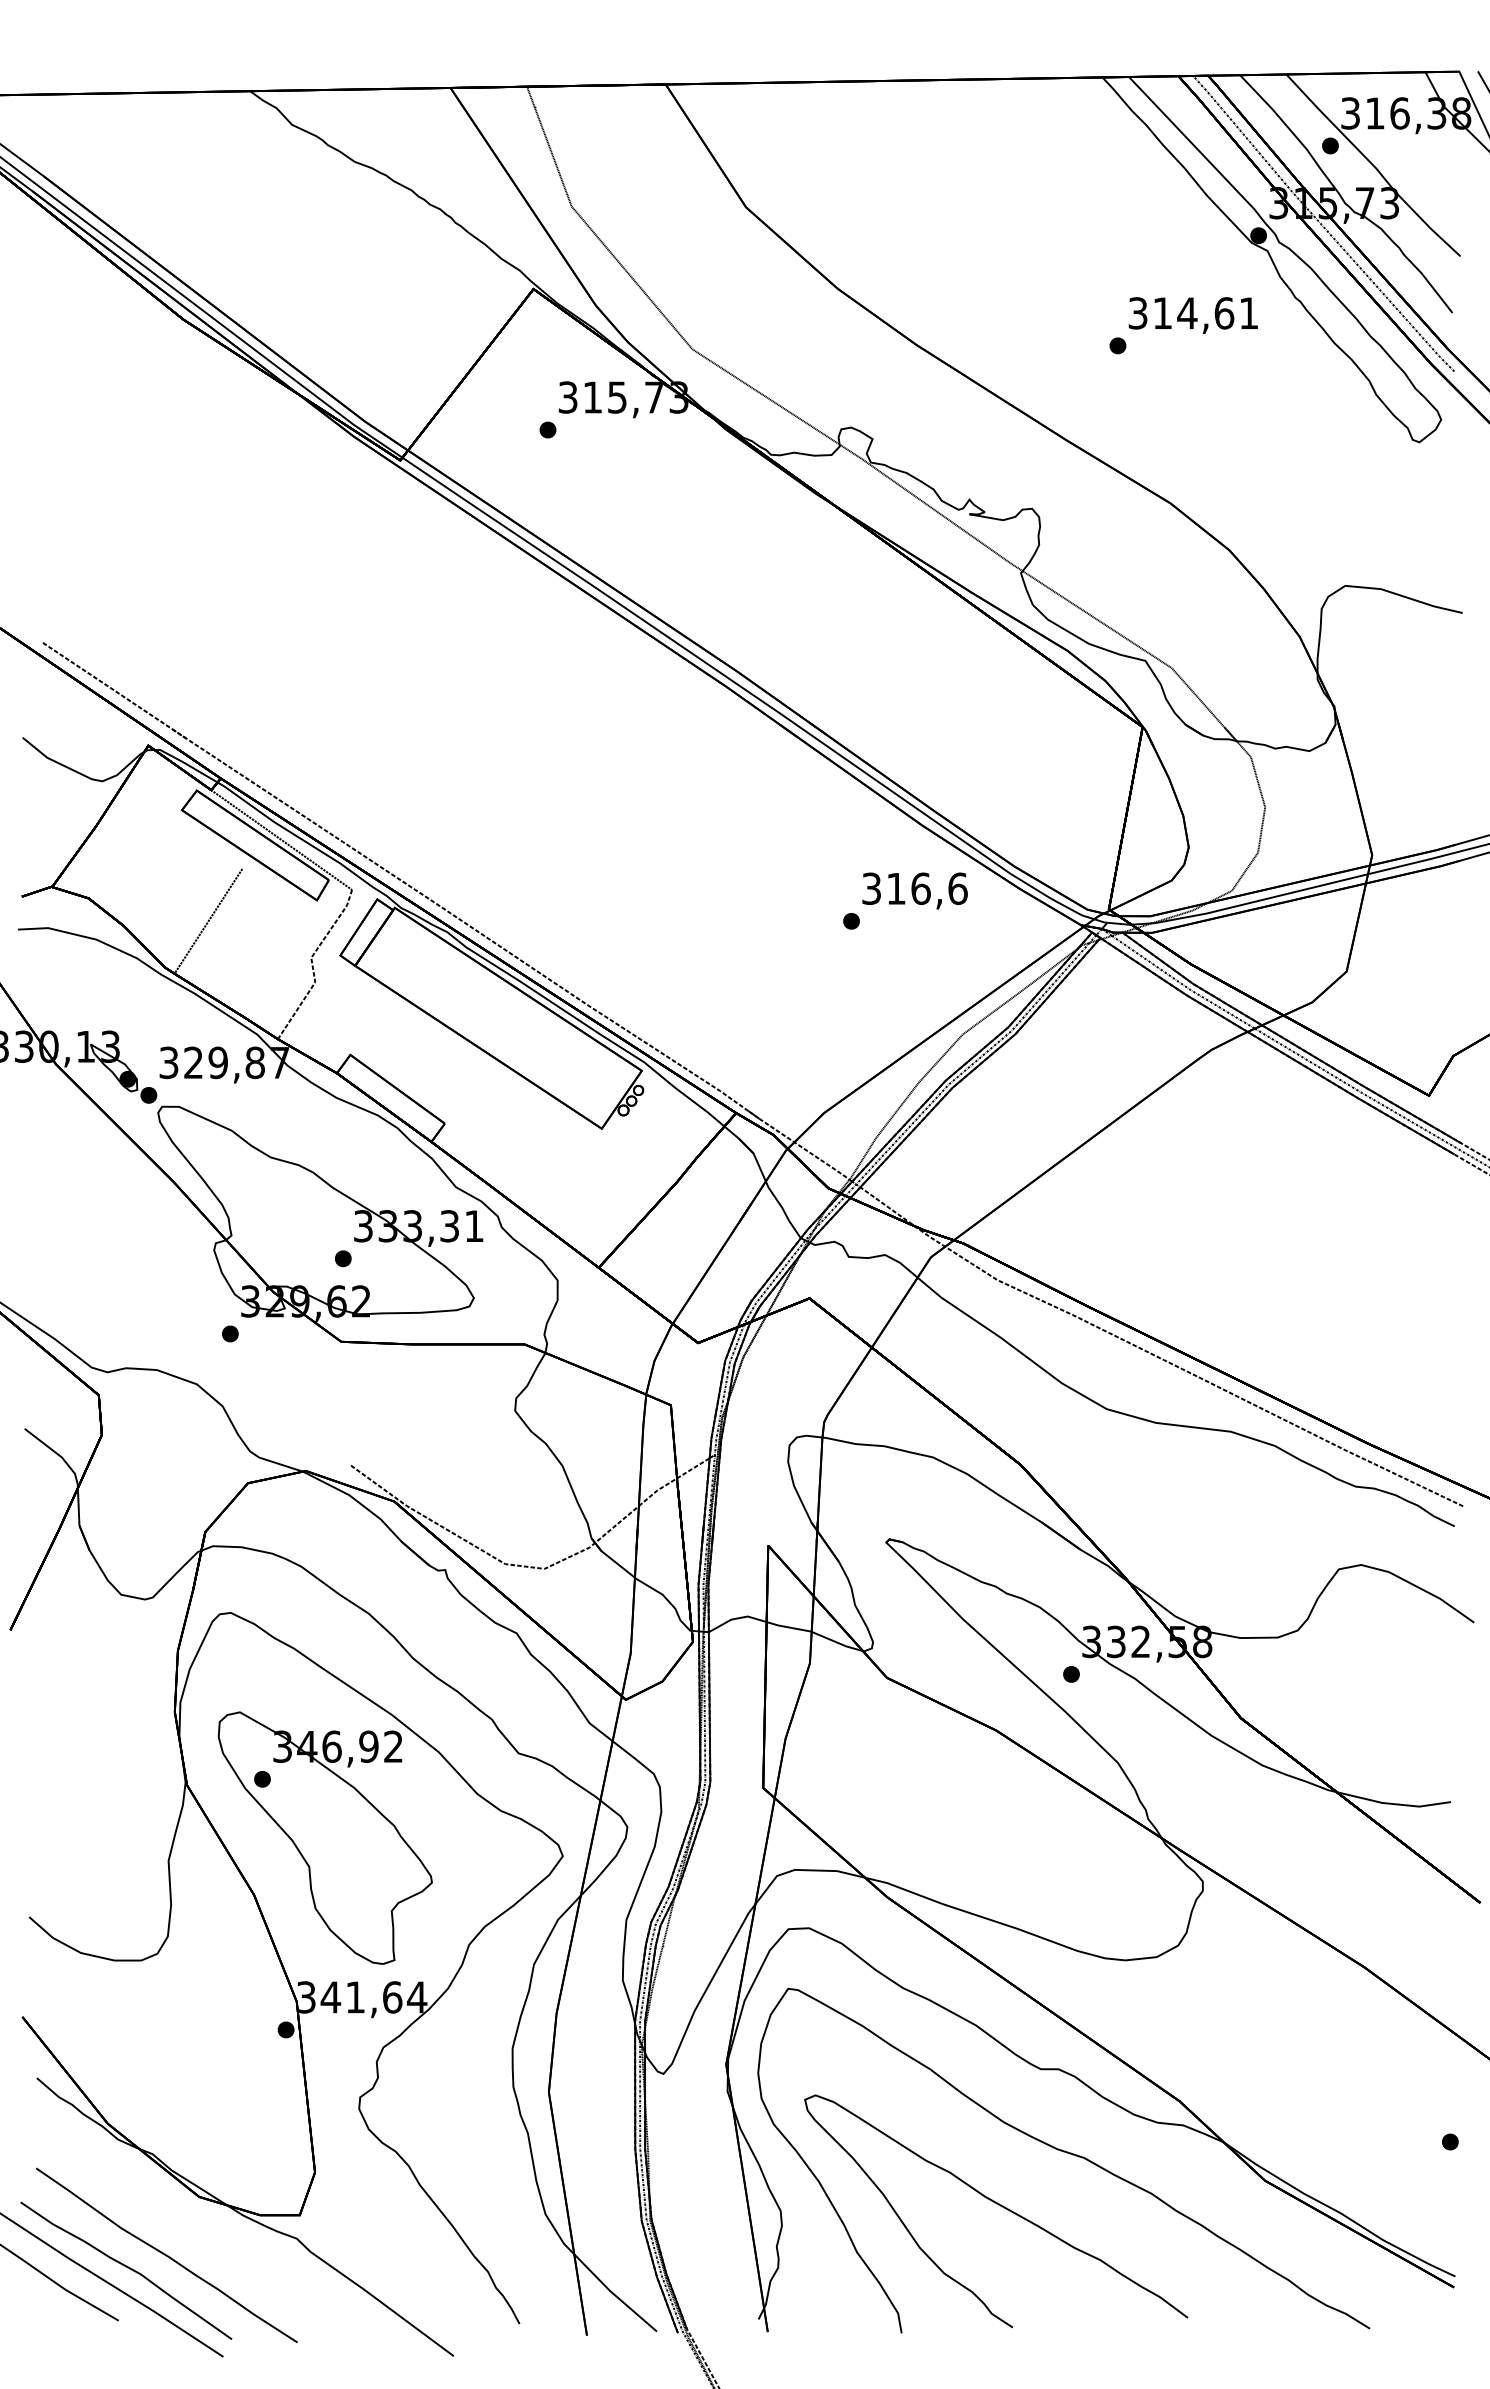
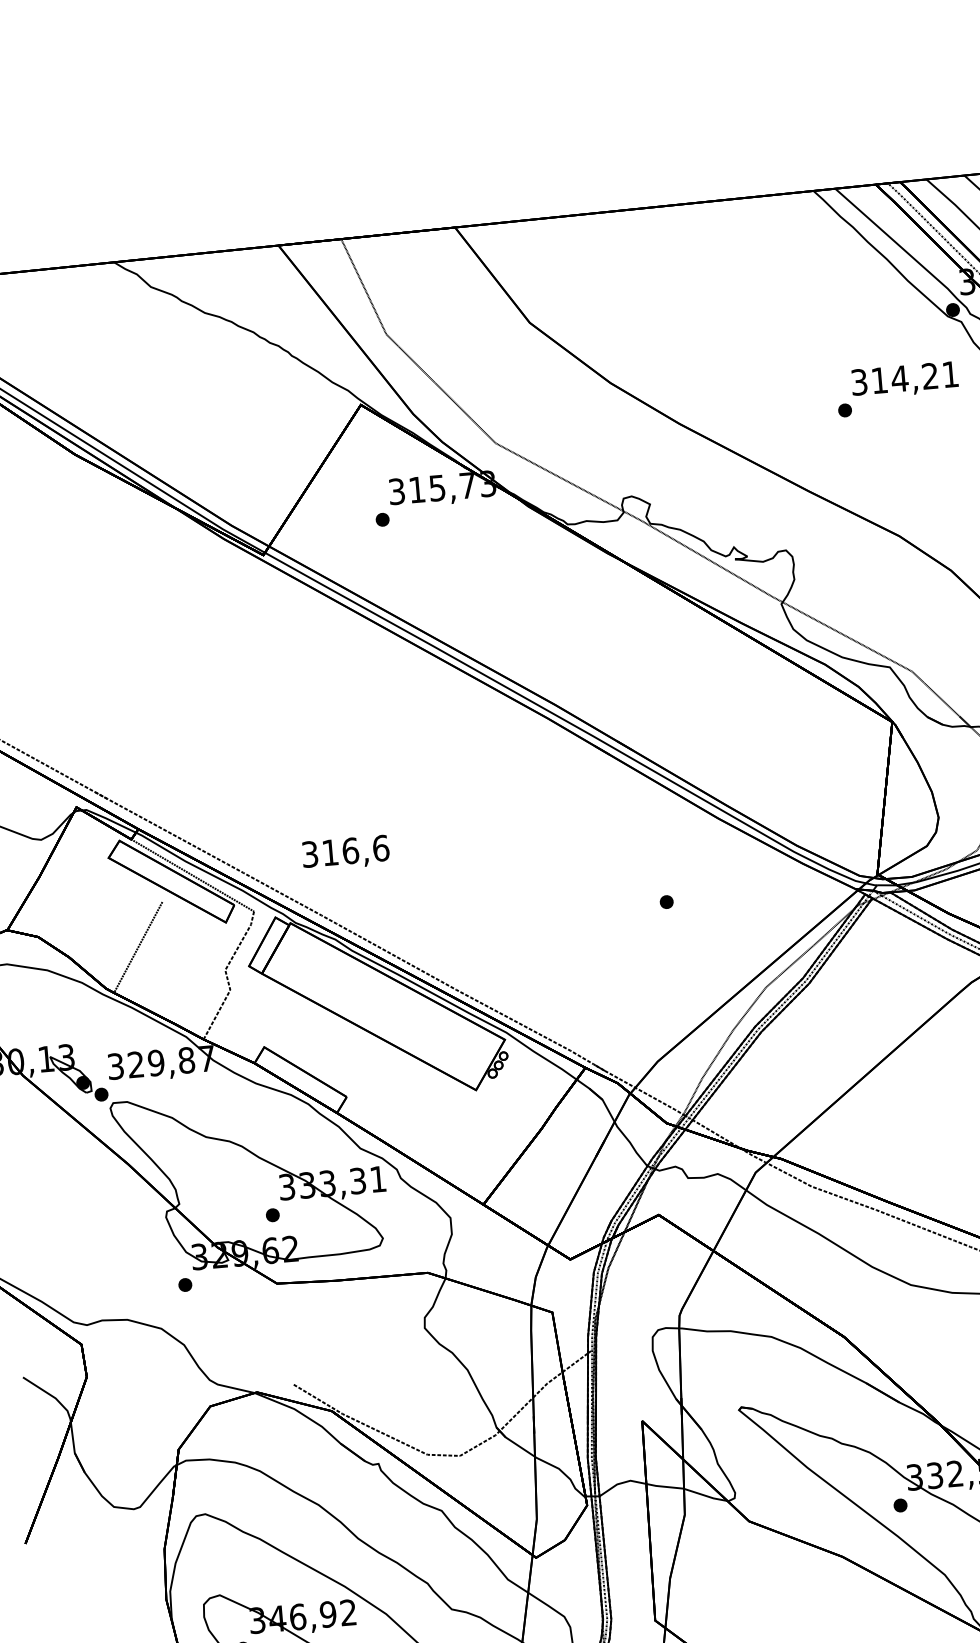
text: (1224, 313) -> (930, 376), 314,61 -> 314,21
text: (914, 890) -> (345, 852), moved

